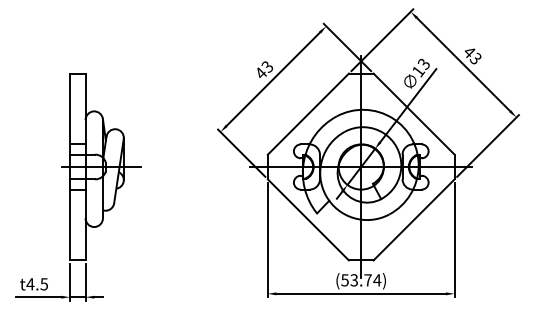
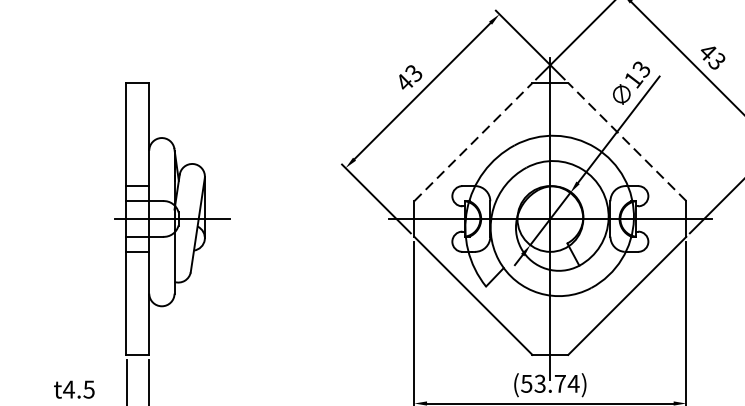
line: (308, 113) -> (473, 141), solid -> dashed
line: (413, 113) -> (626, 141), solid -> dashed

